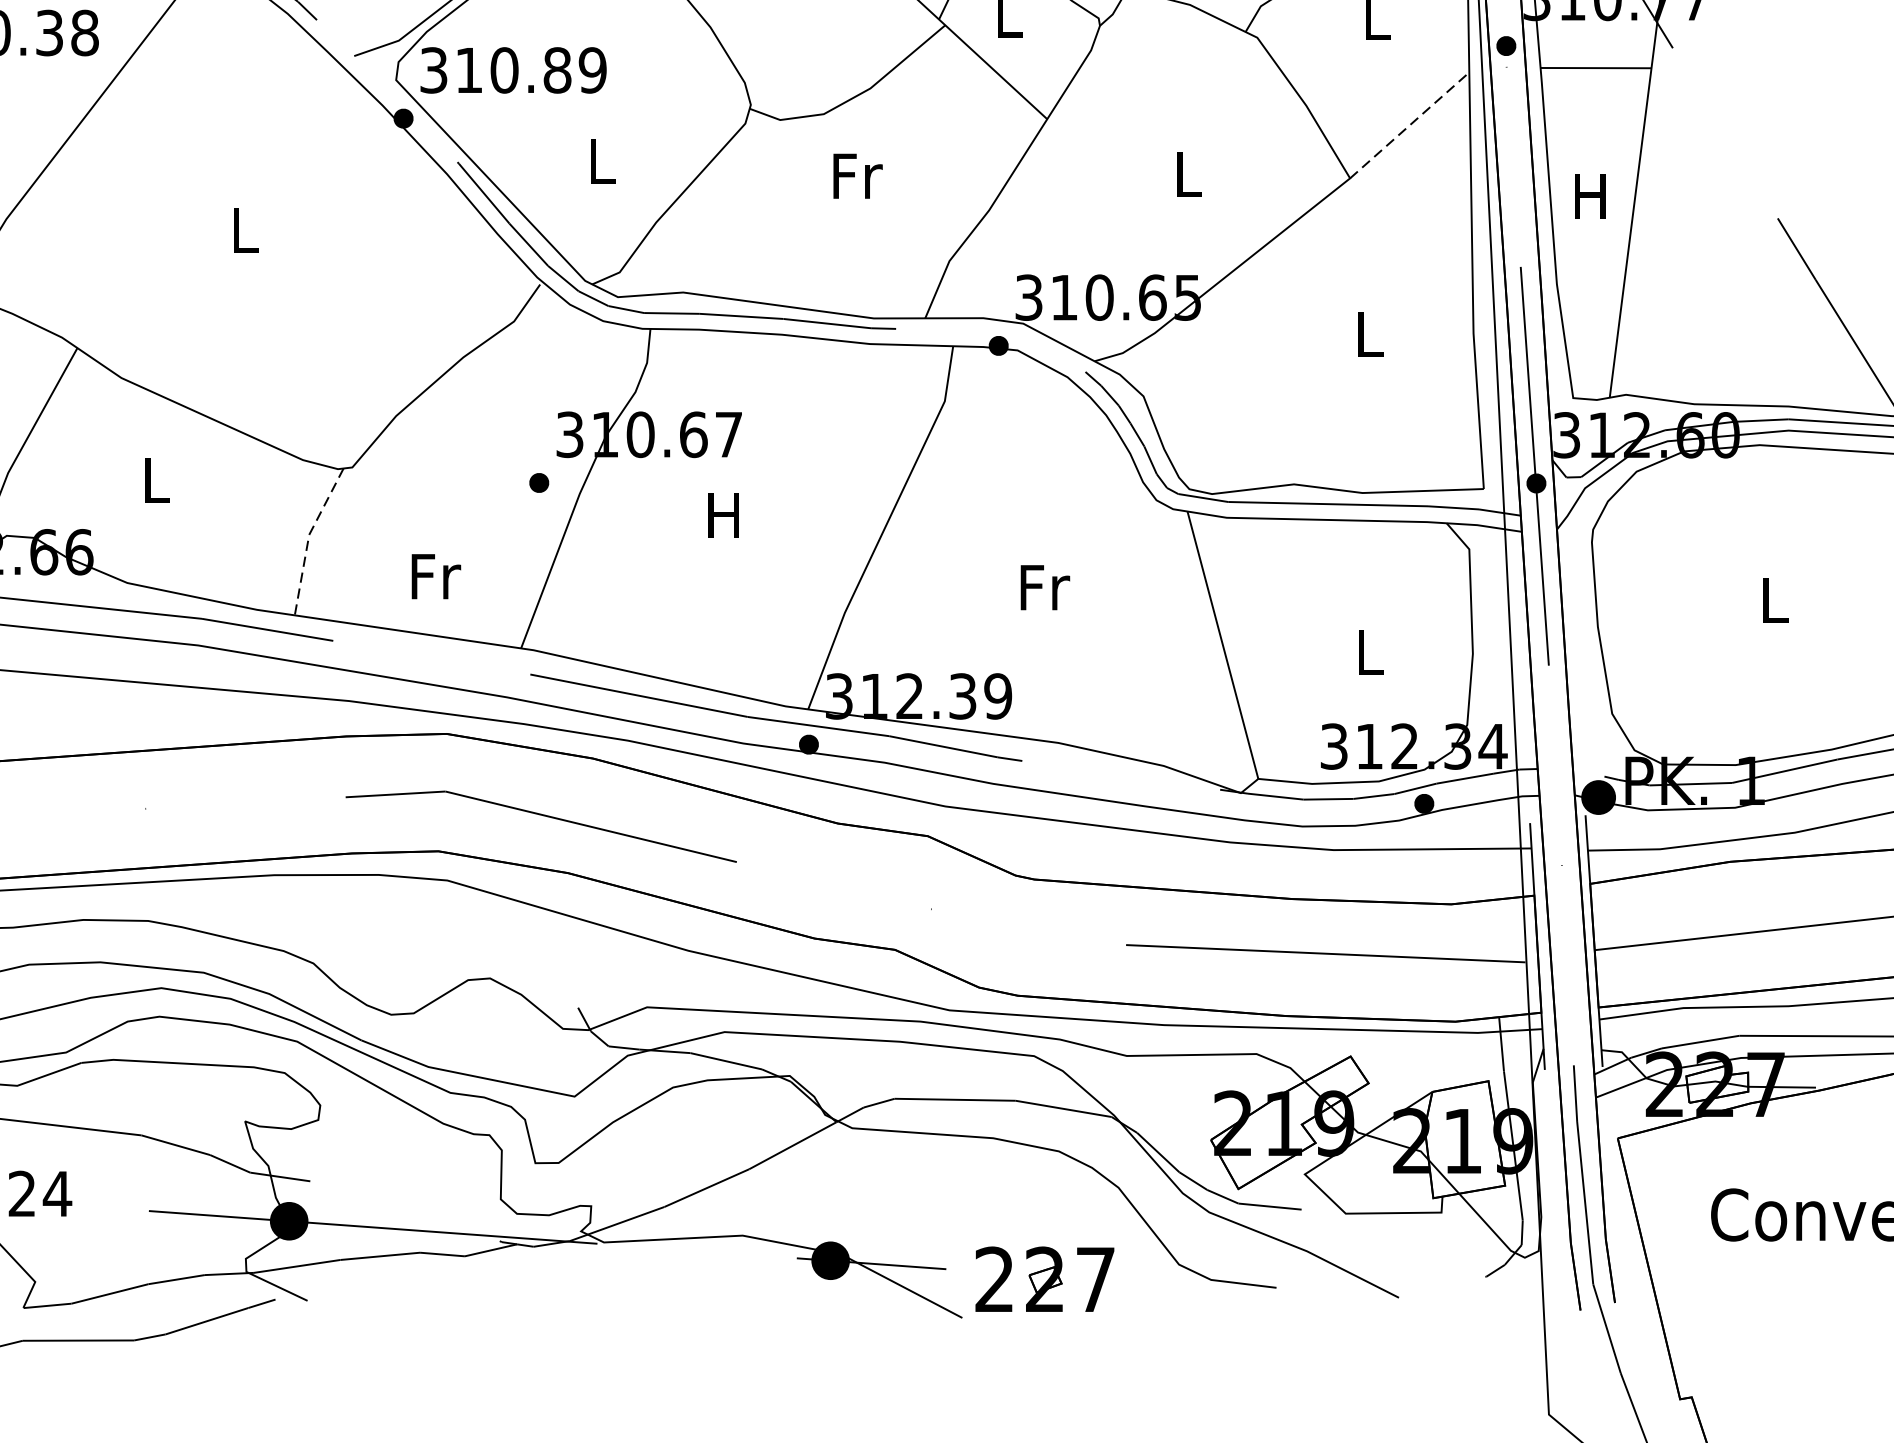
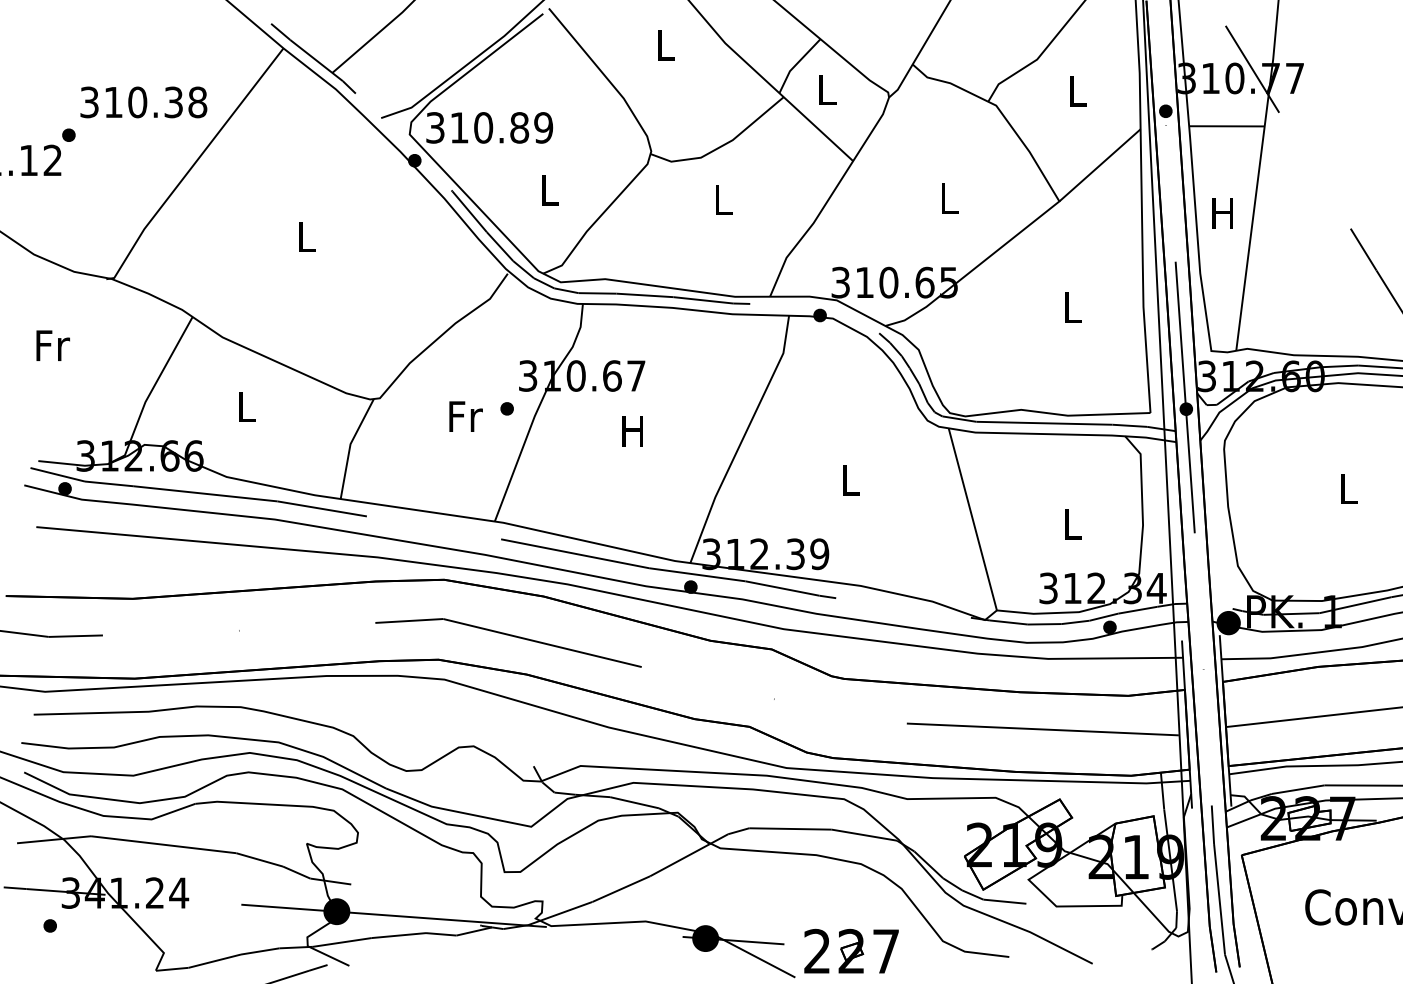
line: (1410, 125) -> (1100, 165), dashed -> solid
text: (858, 175) -> (724, 199), Fr -> L
line: (309, 538) -> (350, 446), dashed -> solid
text: (435, 576) -> (465, 416), moved
text: (1044, 586) -> (851, 479), Fr -> L

